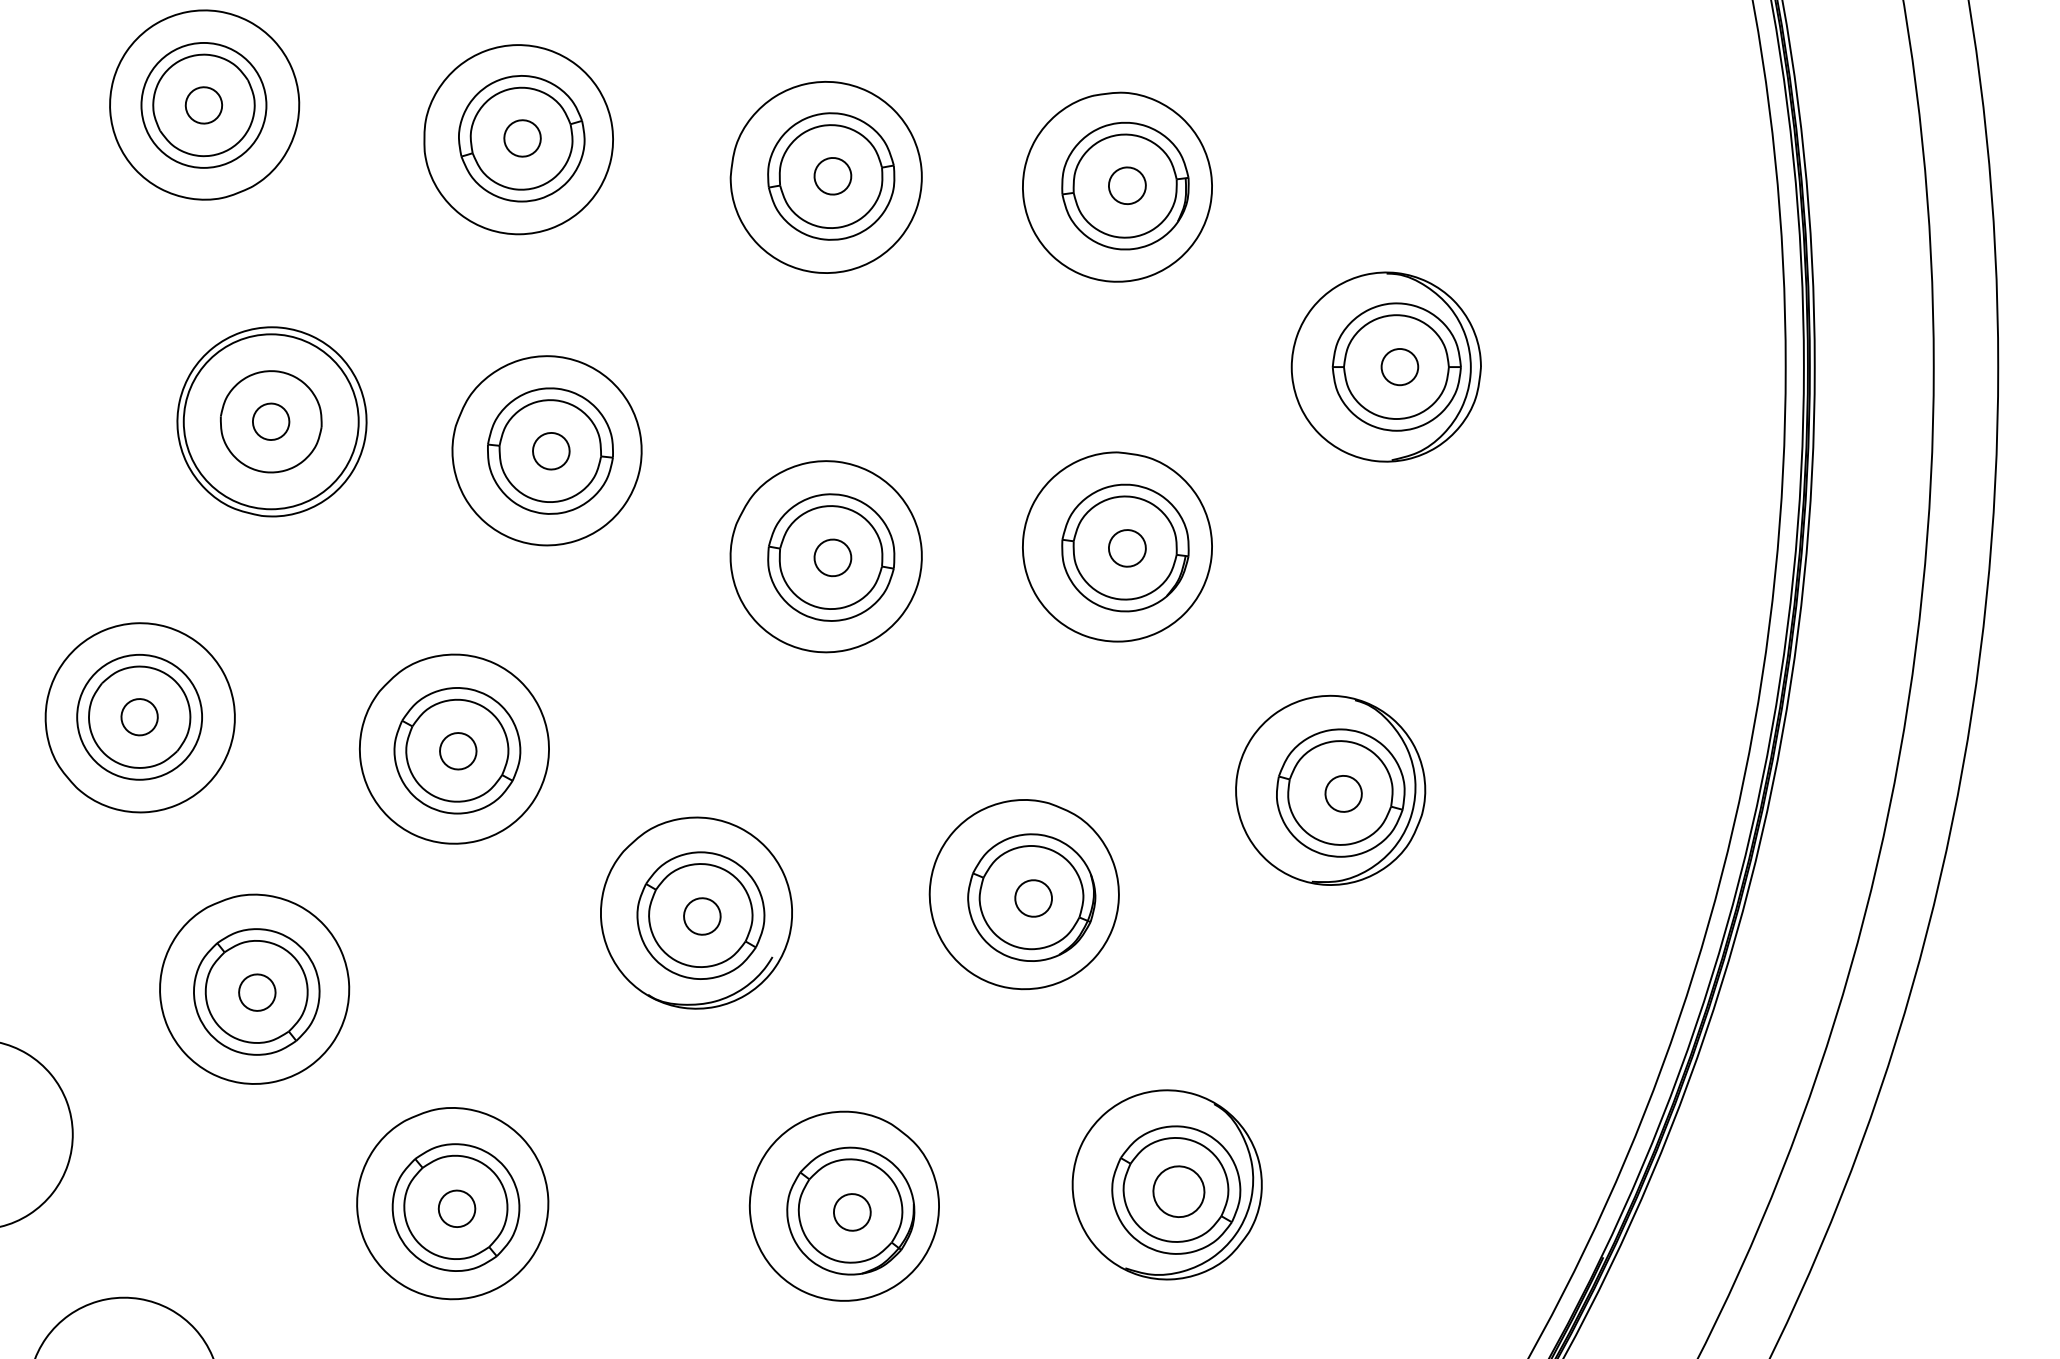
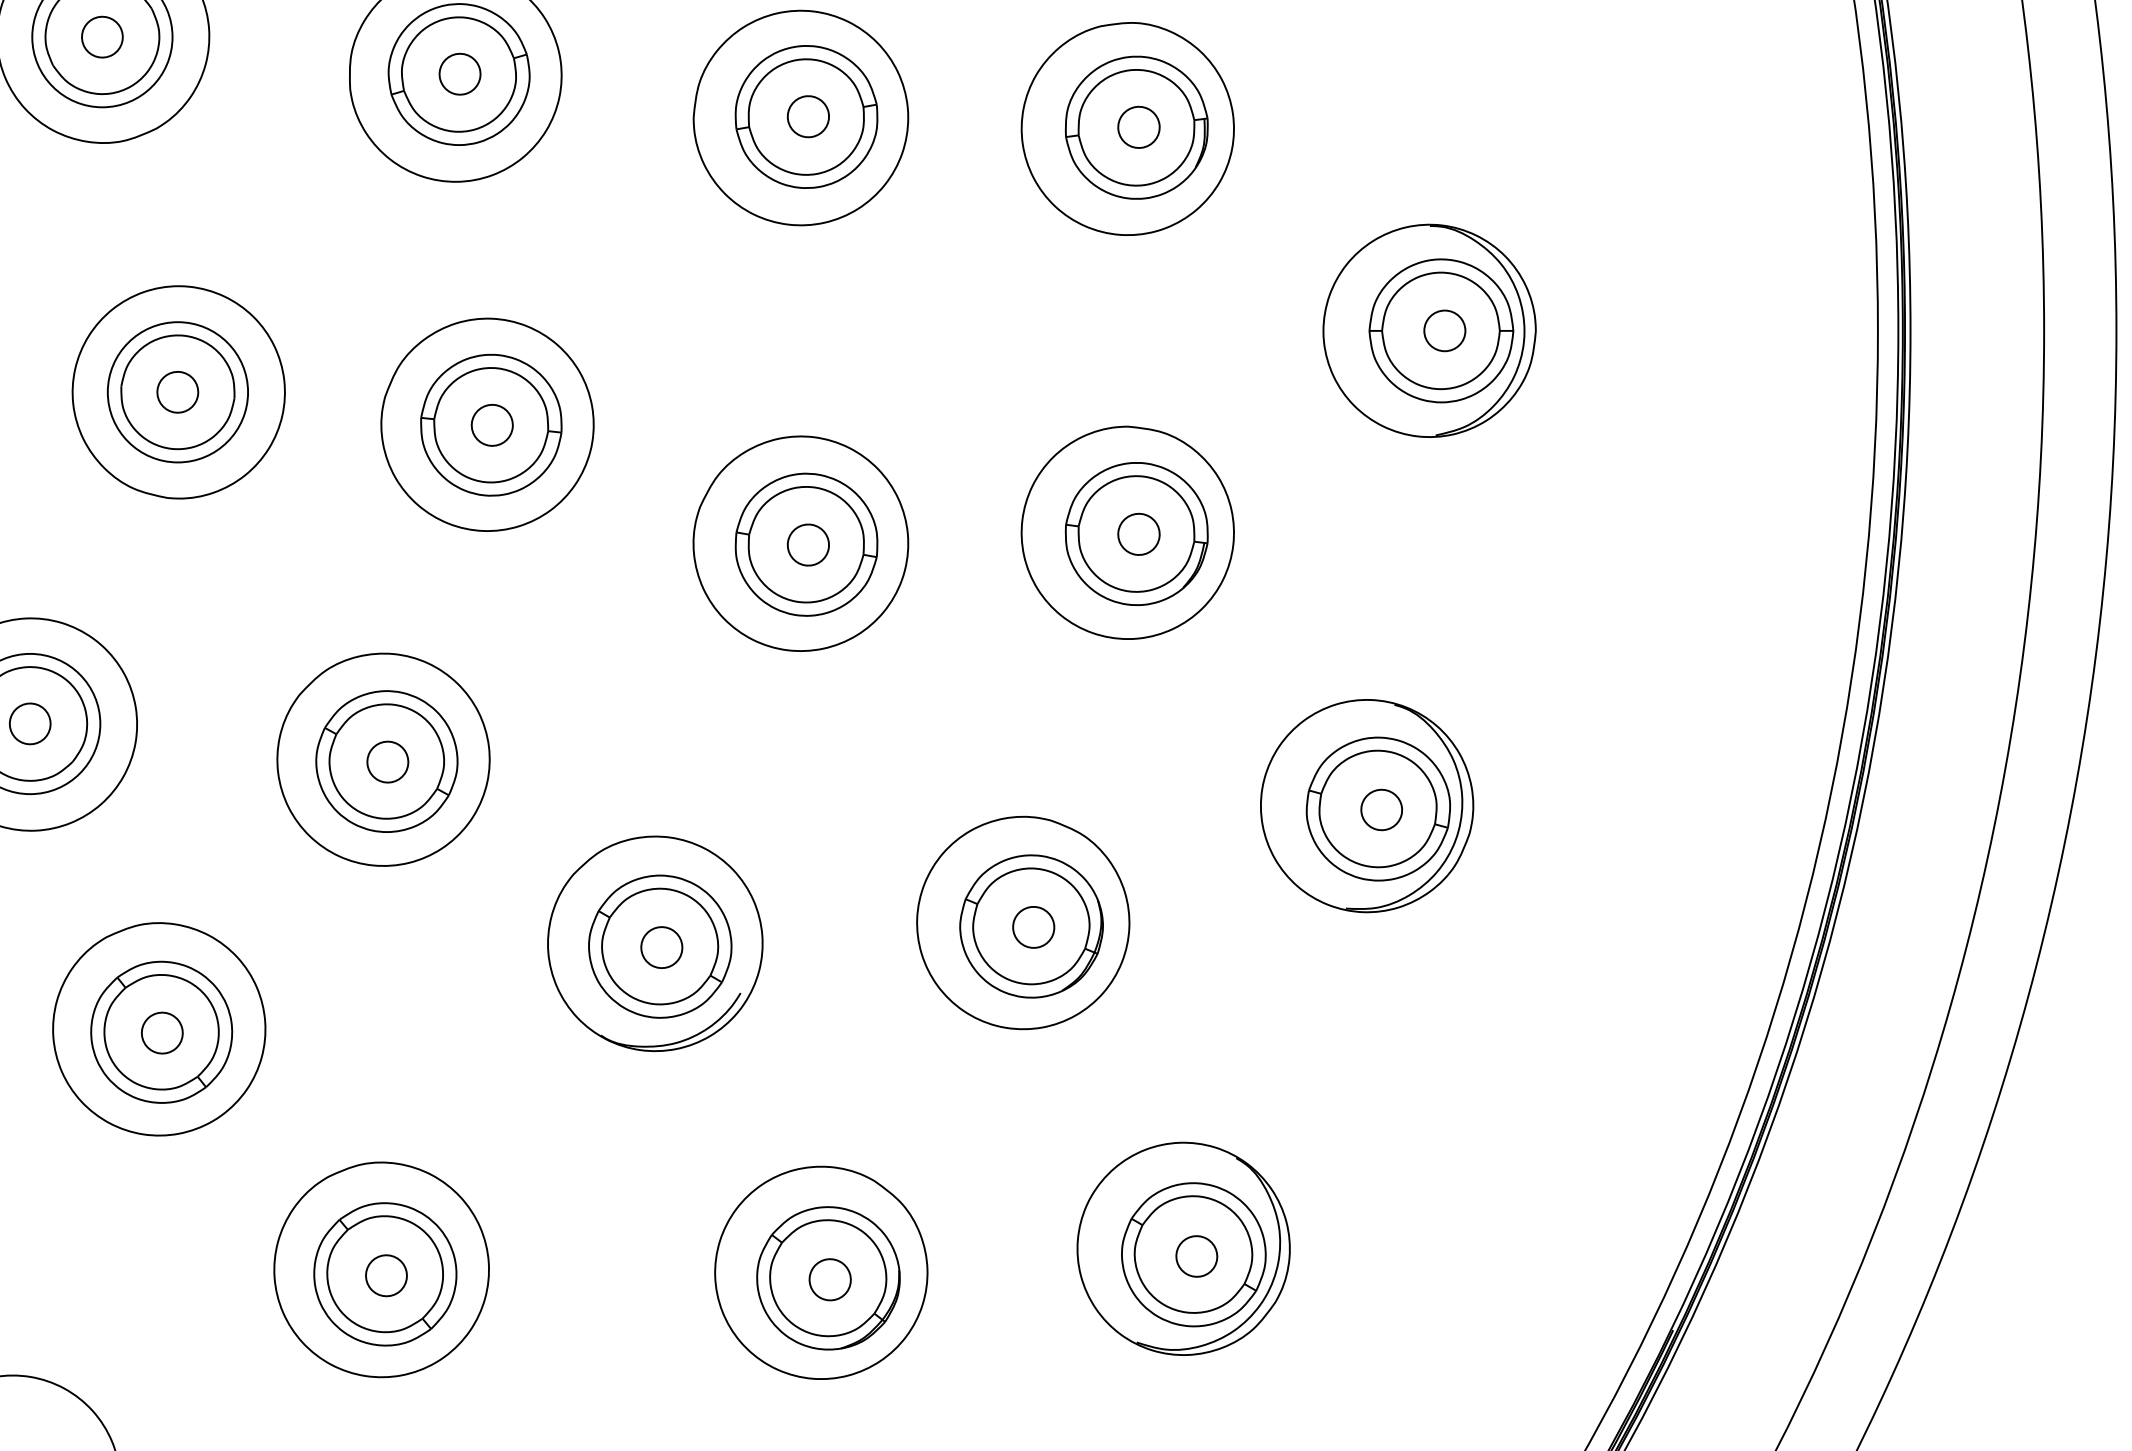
circle: (270, 421) -> (177, 391), size x0.71
part: (1178, 1191) -> (1196, 1256), size x0.71

